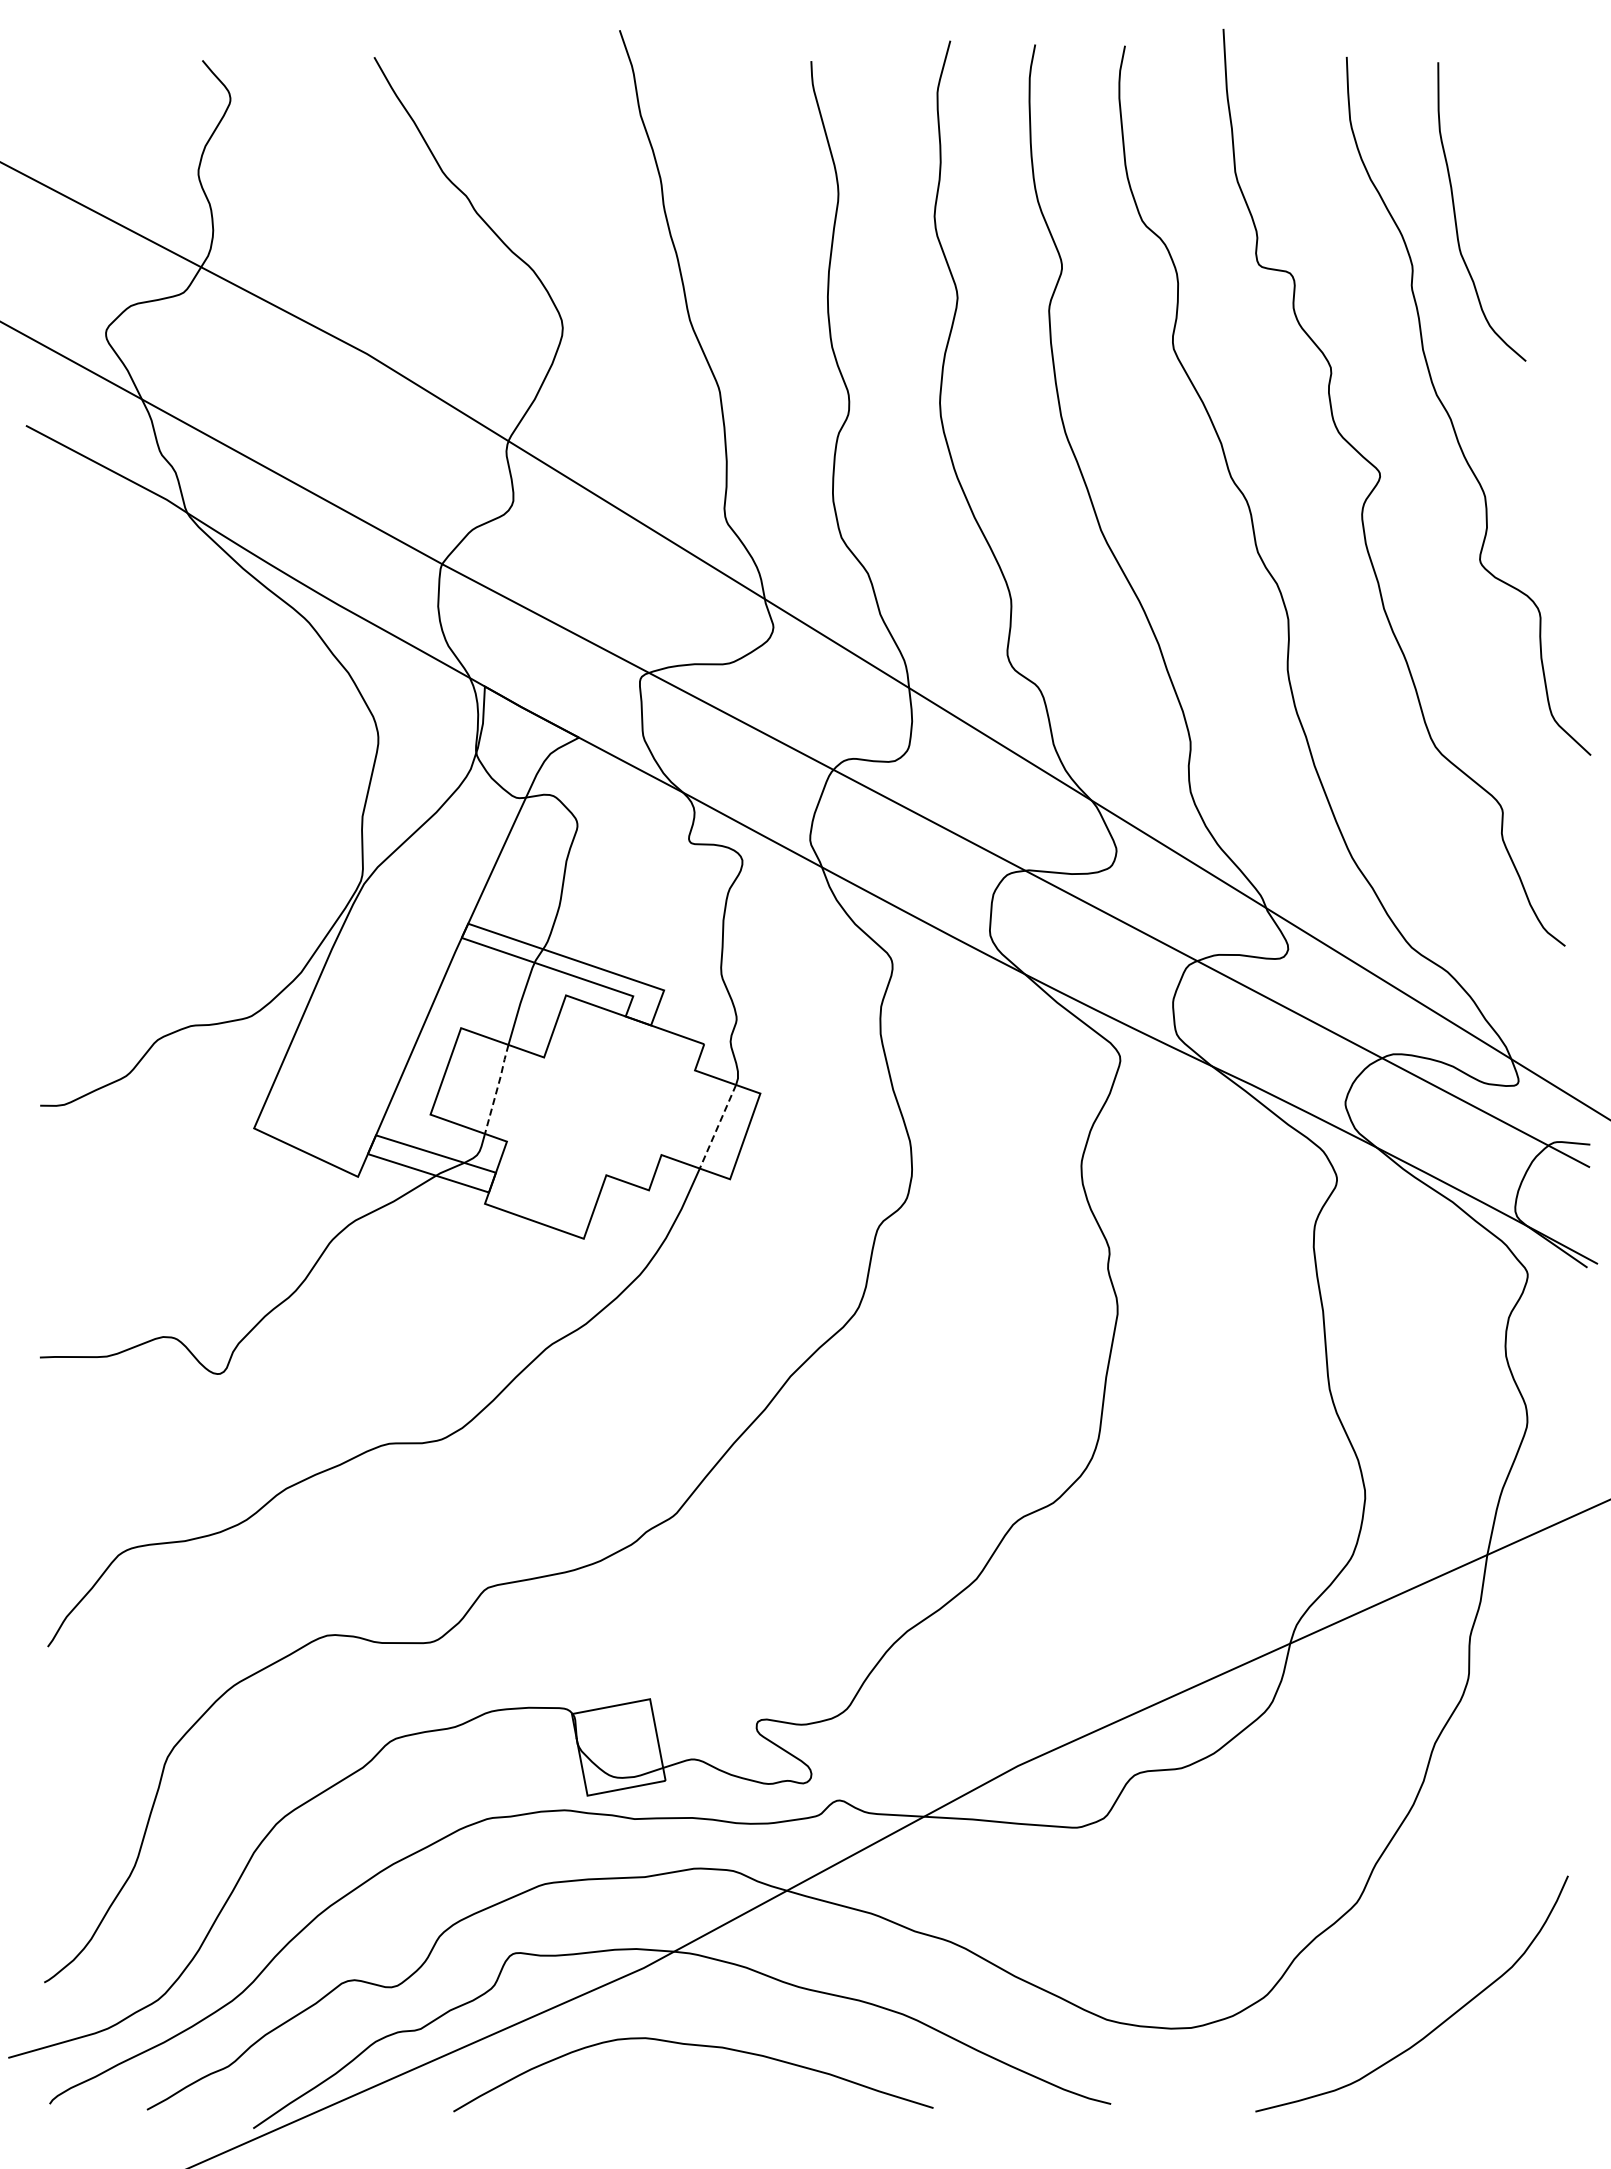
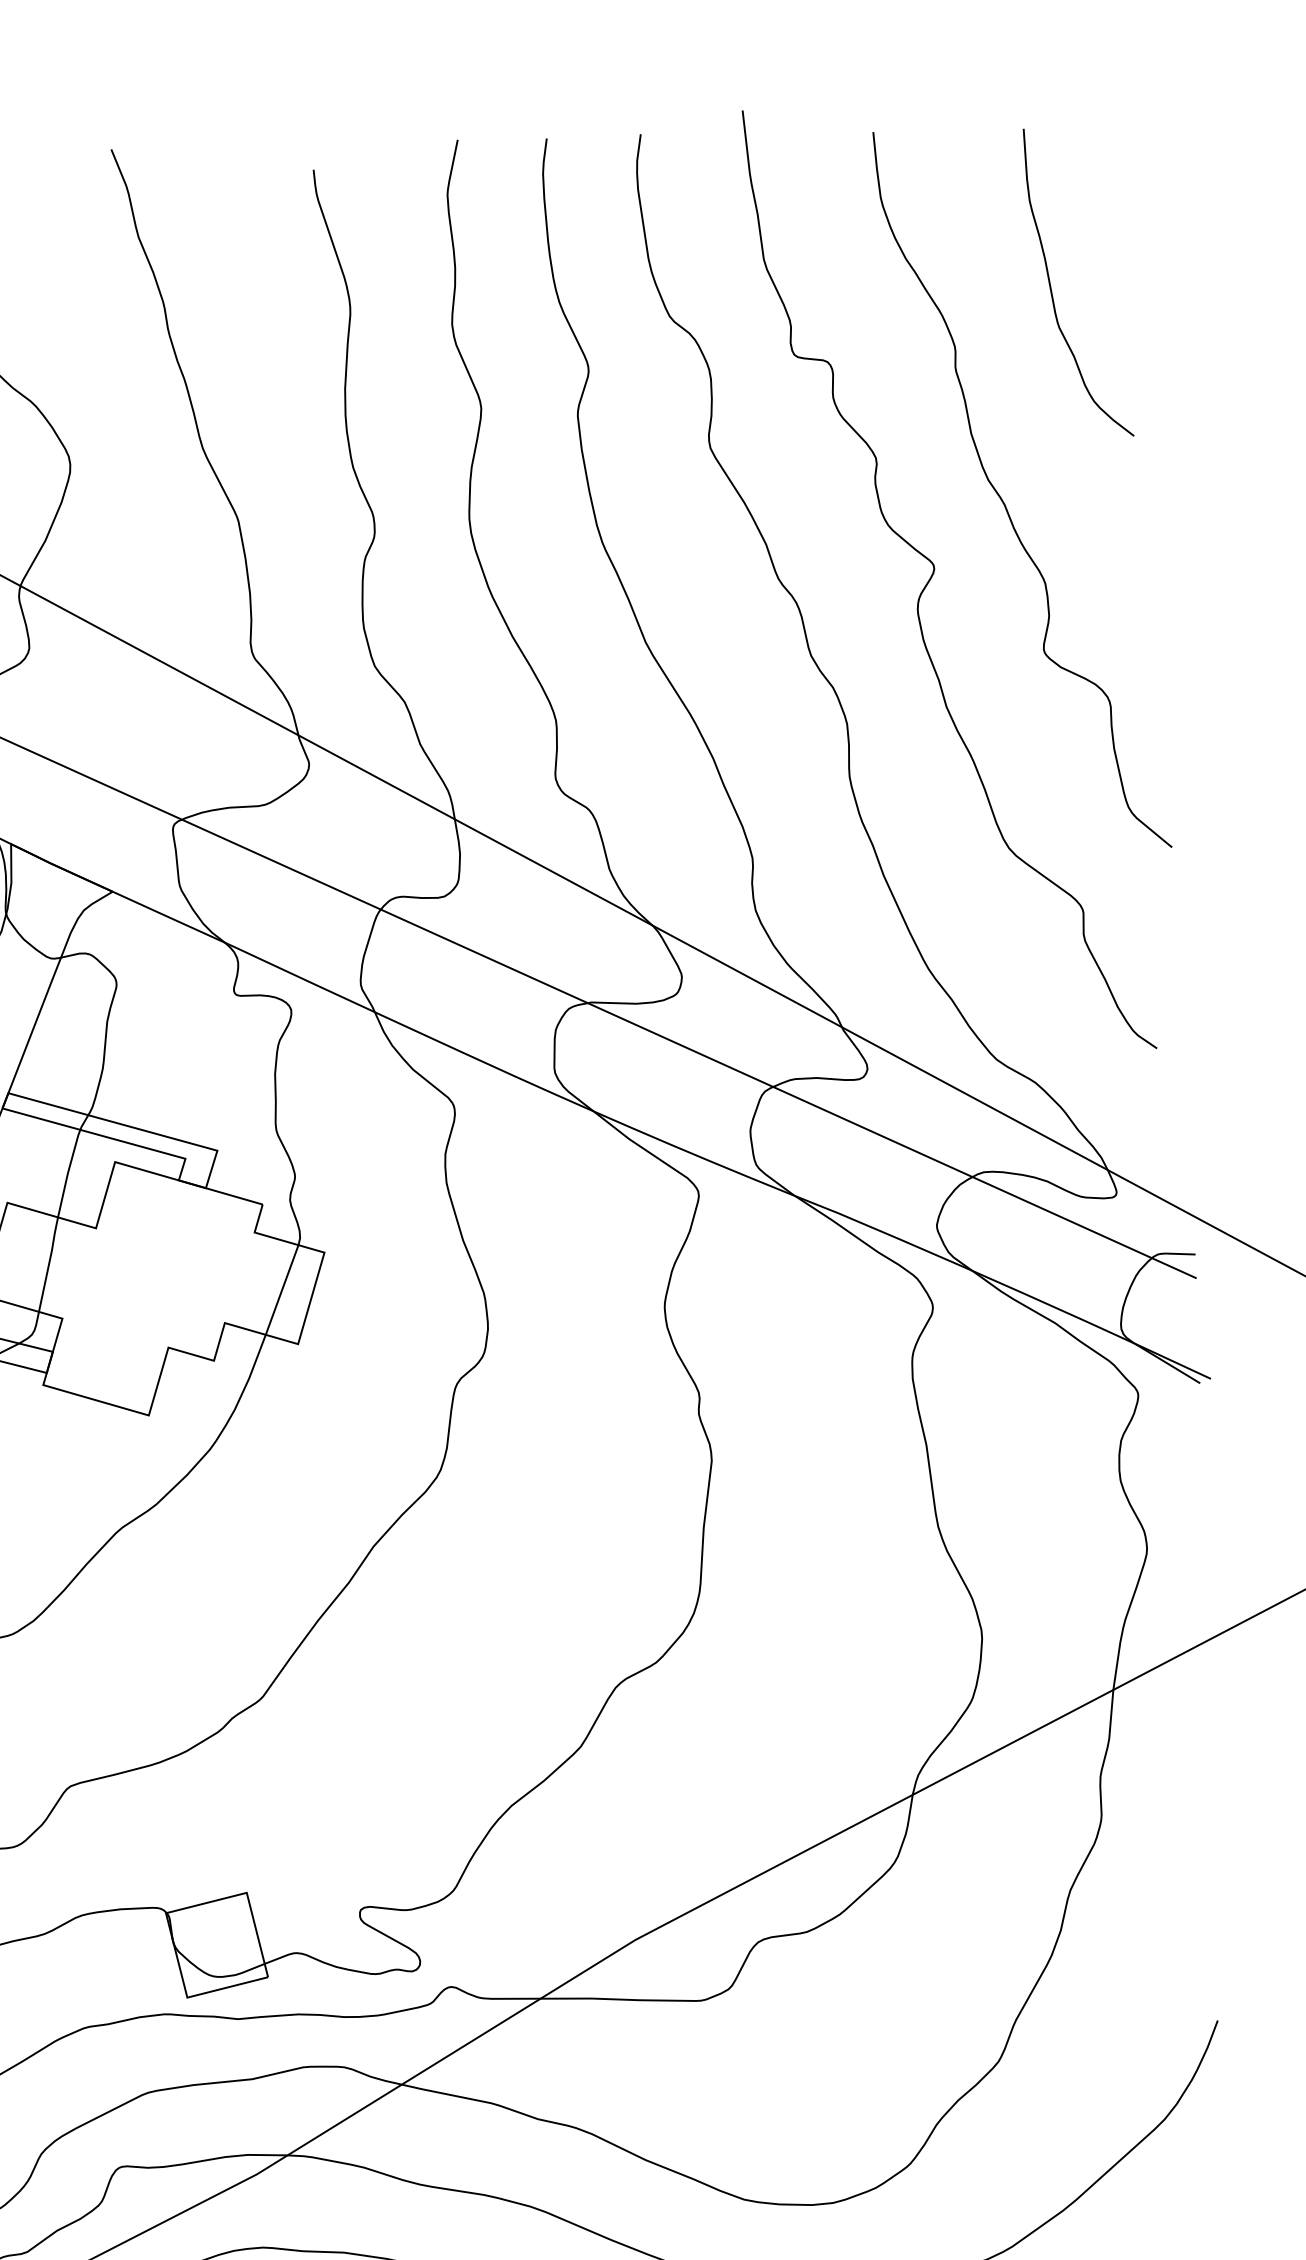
curve: (1456, 218) -> (1052, 291), moved
line: (497, 1088) -> (49, 1263), dashed -> solid
line: (717, 1126) -> (281, 1289), dashed -> solid

